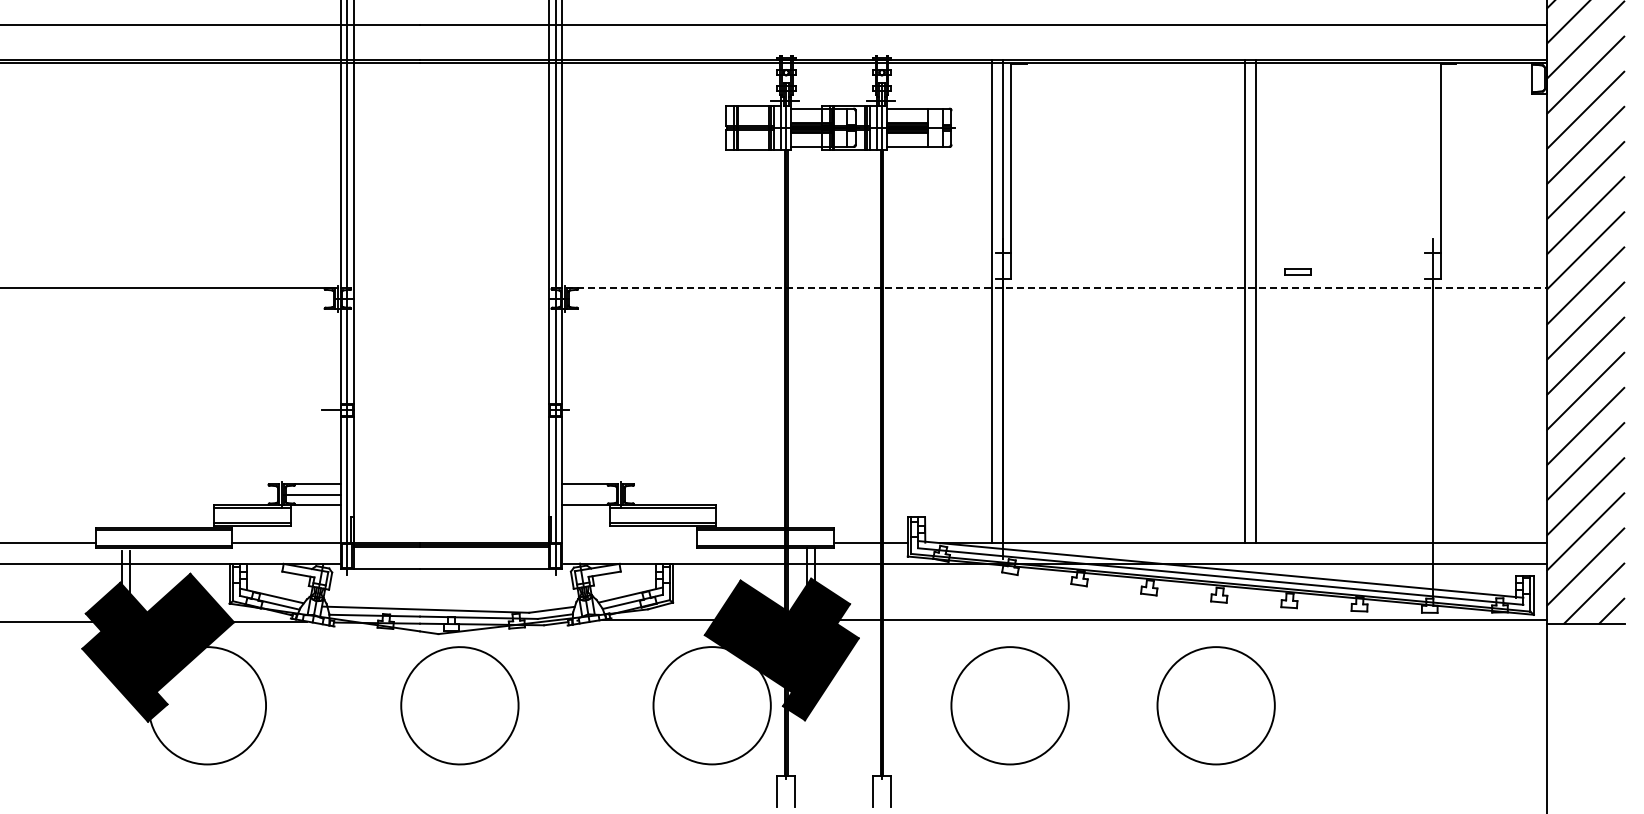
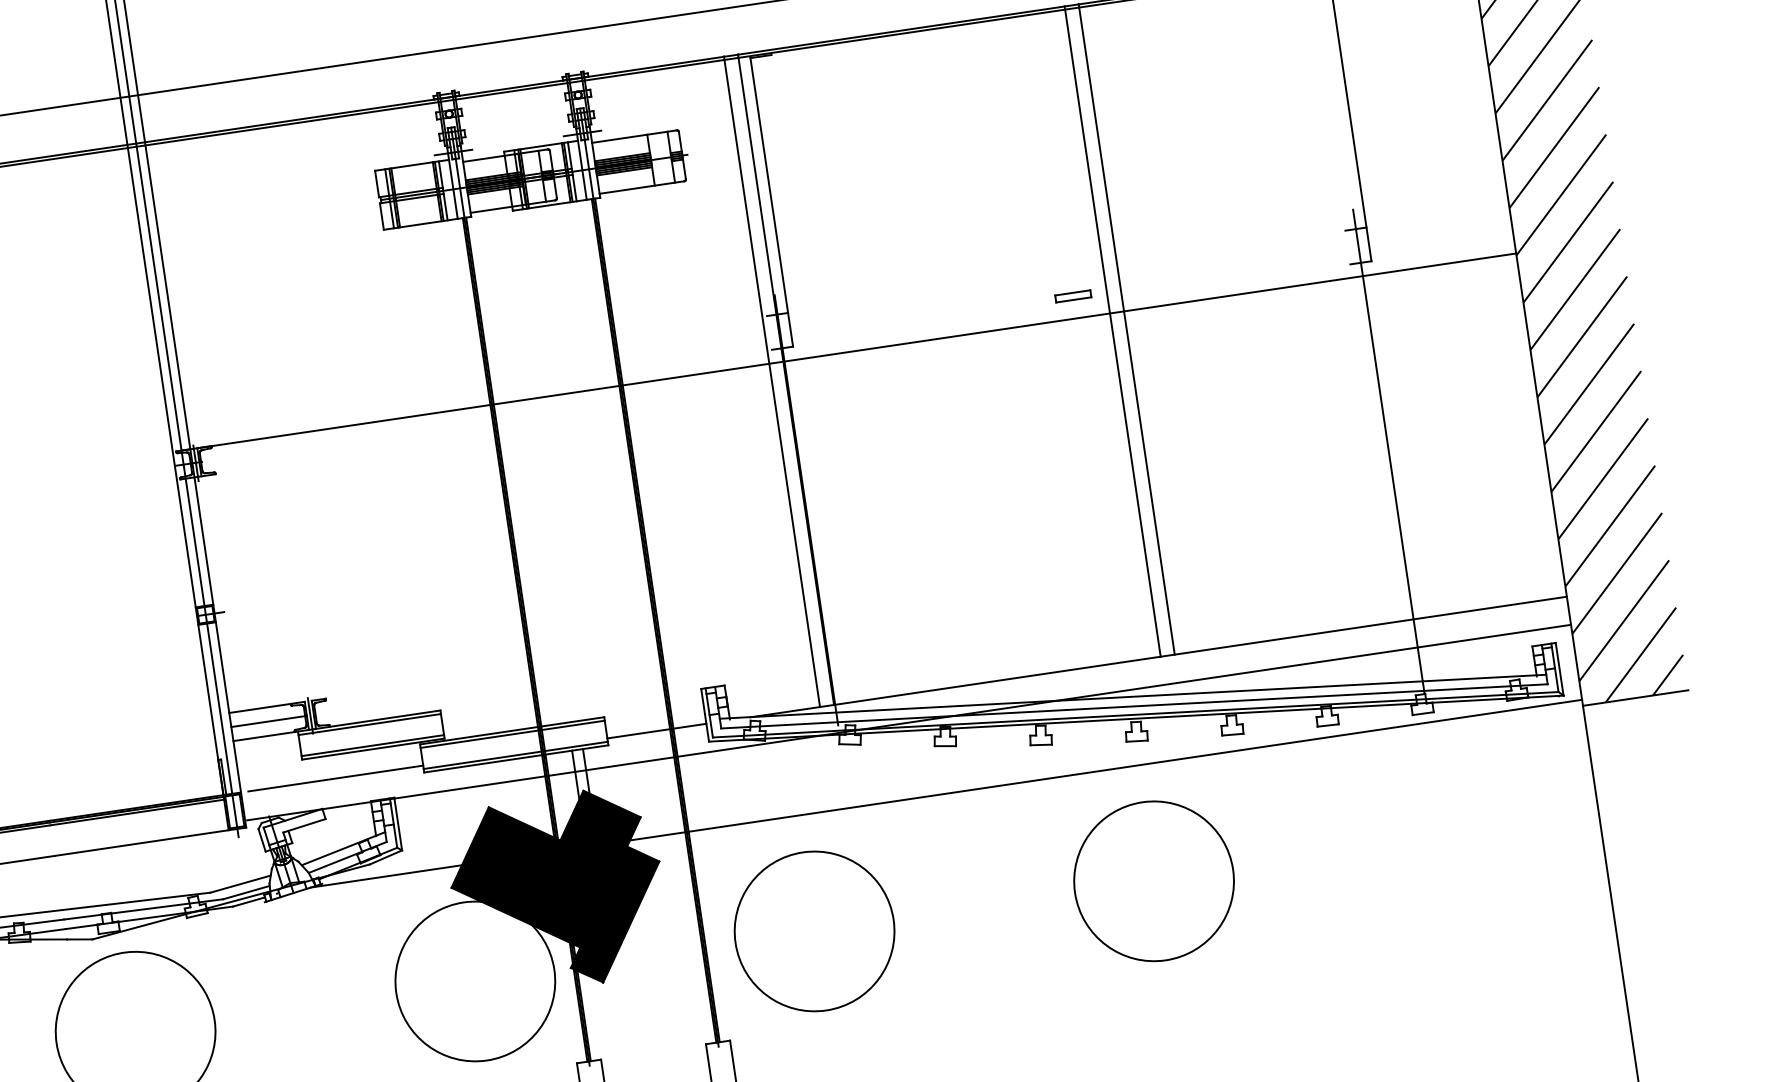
part: (1297, 271) -> (1072, 295), moved
line: (1050, 288) -> (847, 352), dashed -> solid
line: (590, 494) -> (269, 721), added
line: (632, 543) -> (335, 778), added
circle: (1009, 705) -> (813, 931), moved

